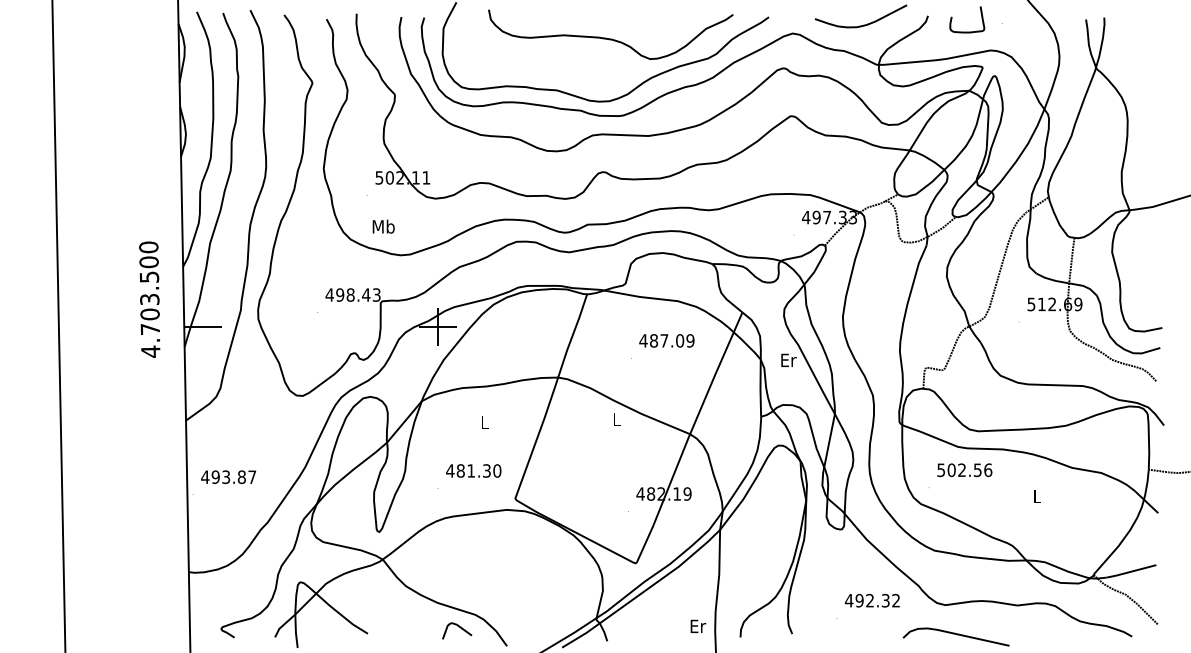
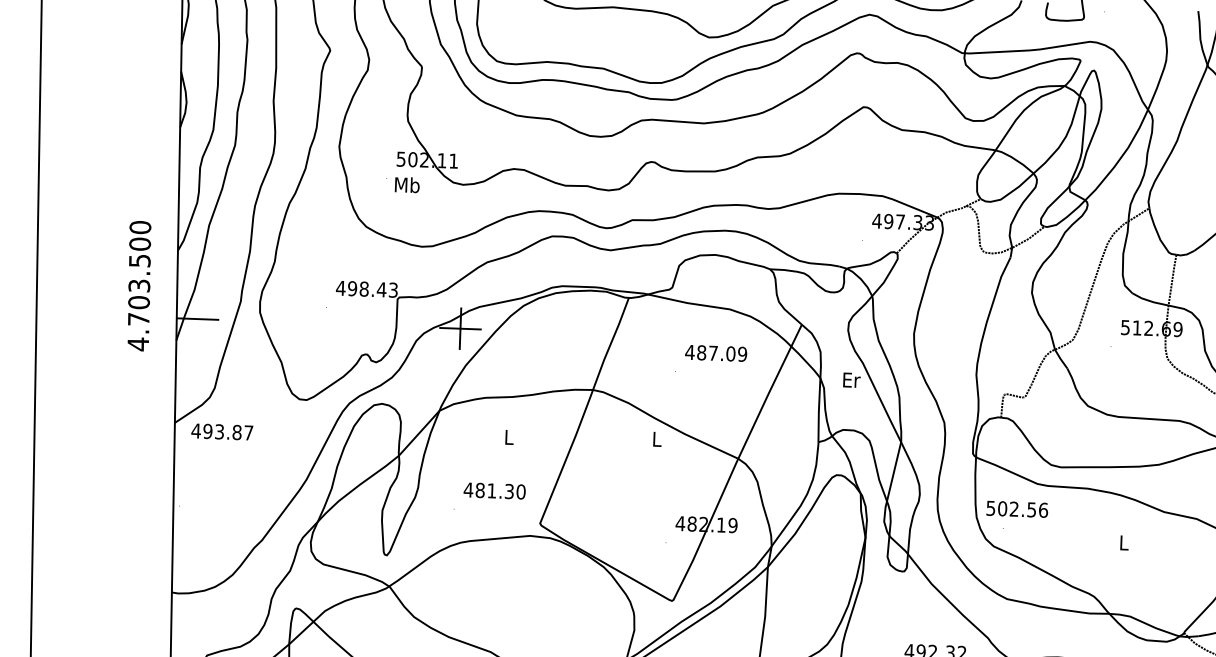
text: (383, 226) -> (407, 184), moved
text: (964, 470) -> (1016, 509), moved
text: (228, 476) -> (222, 431), moved

